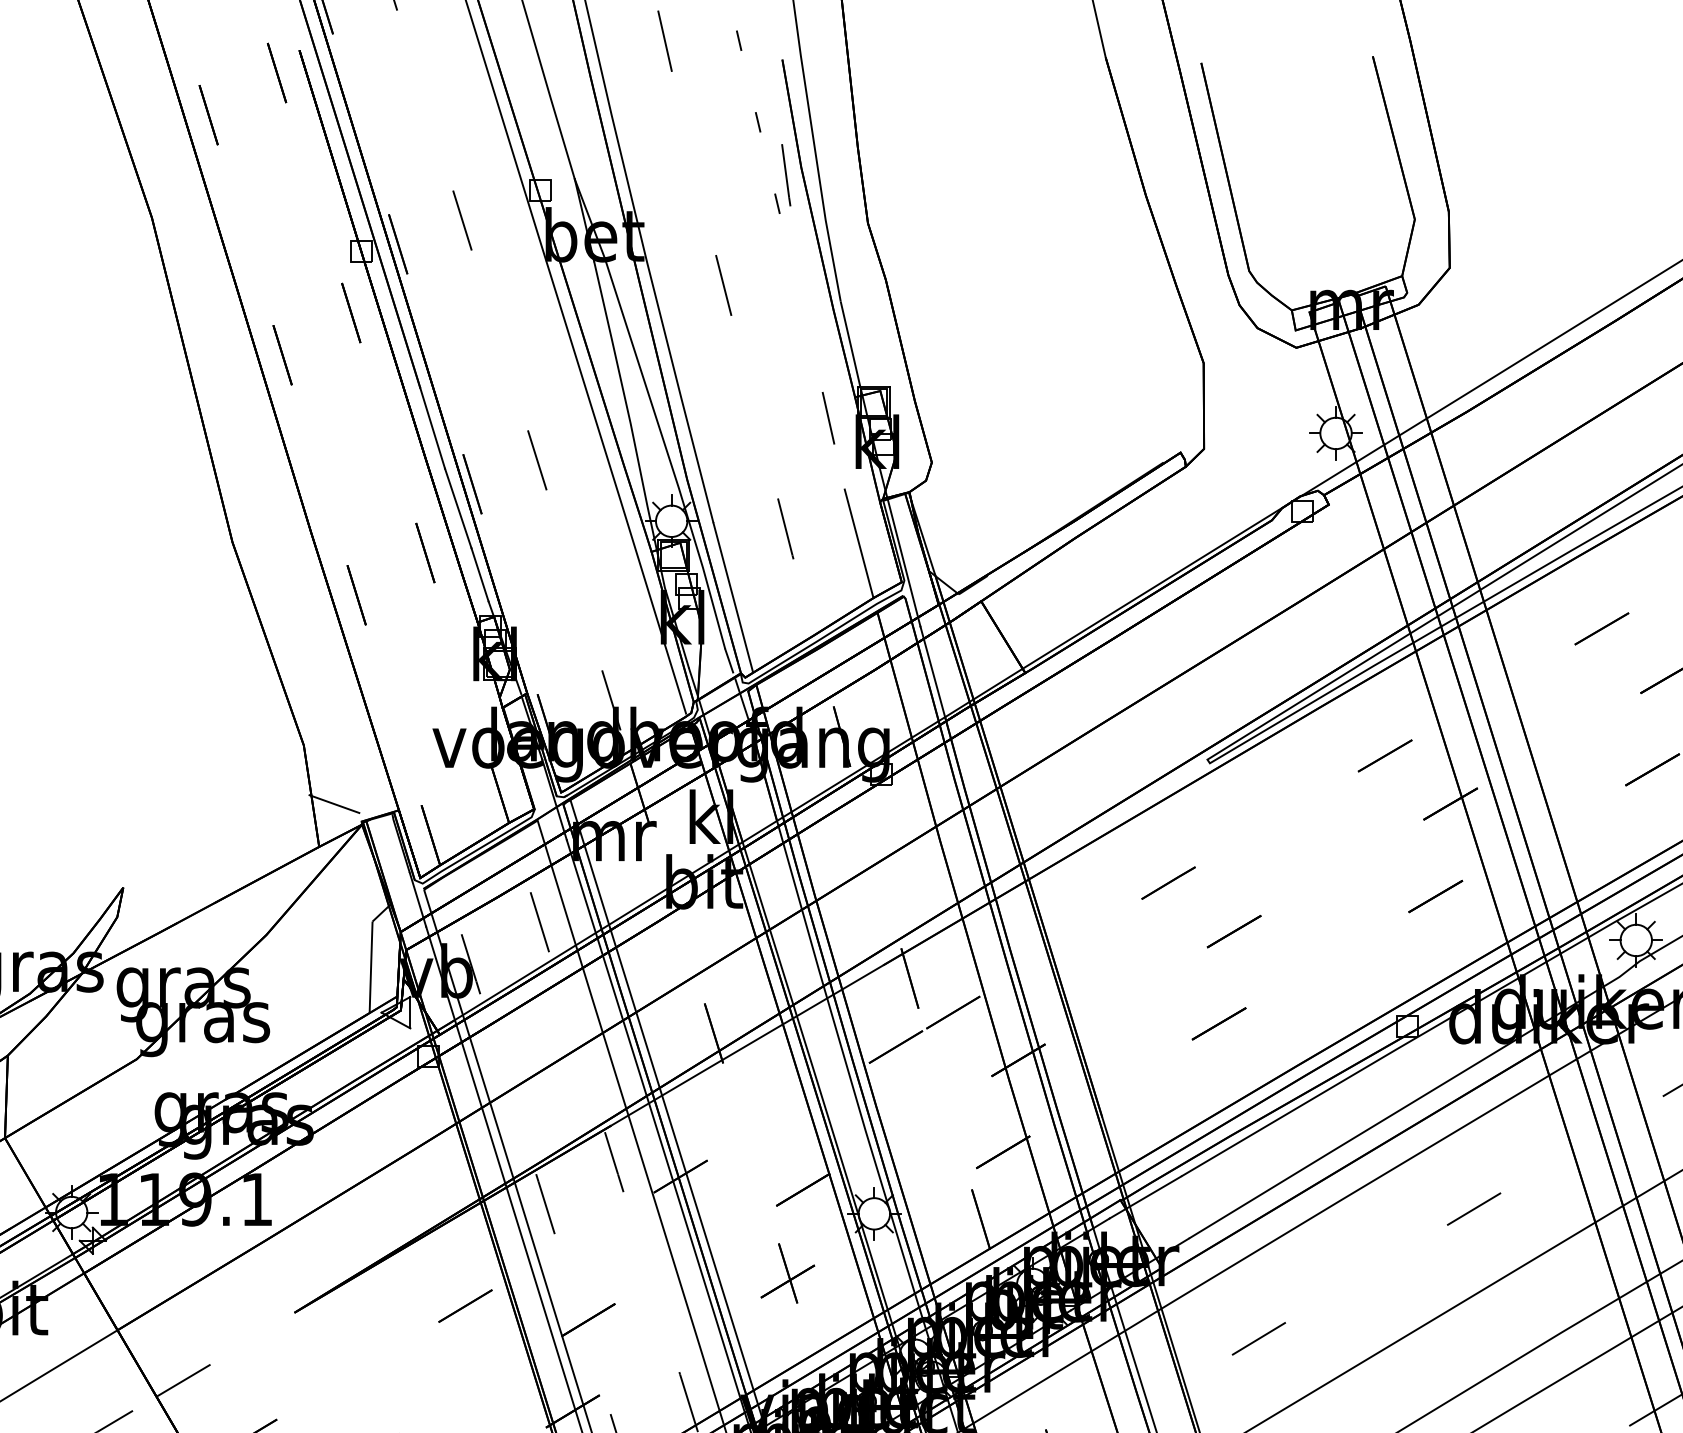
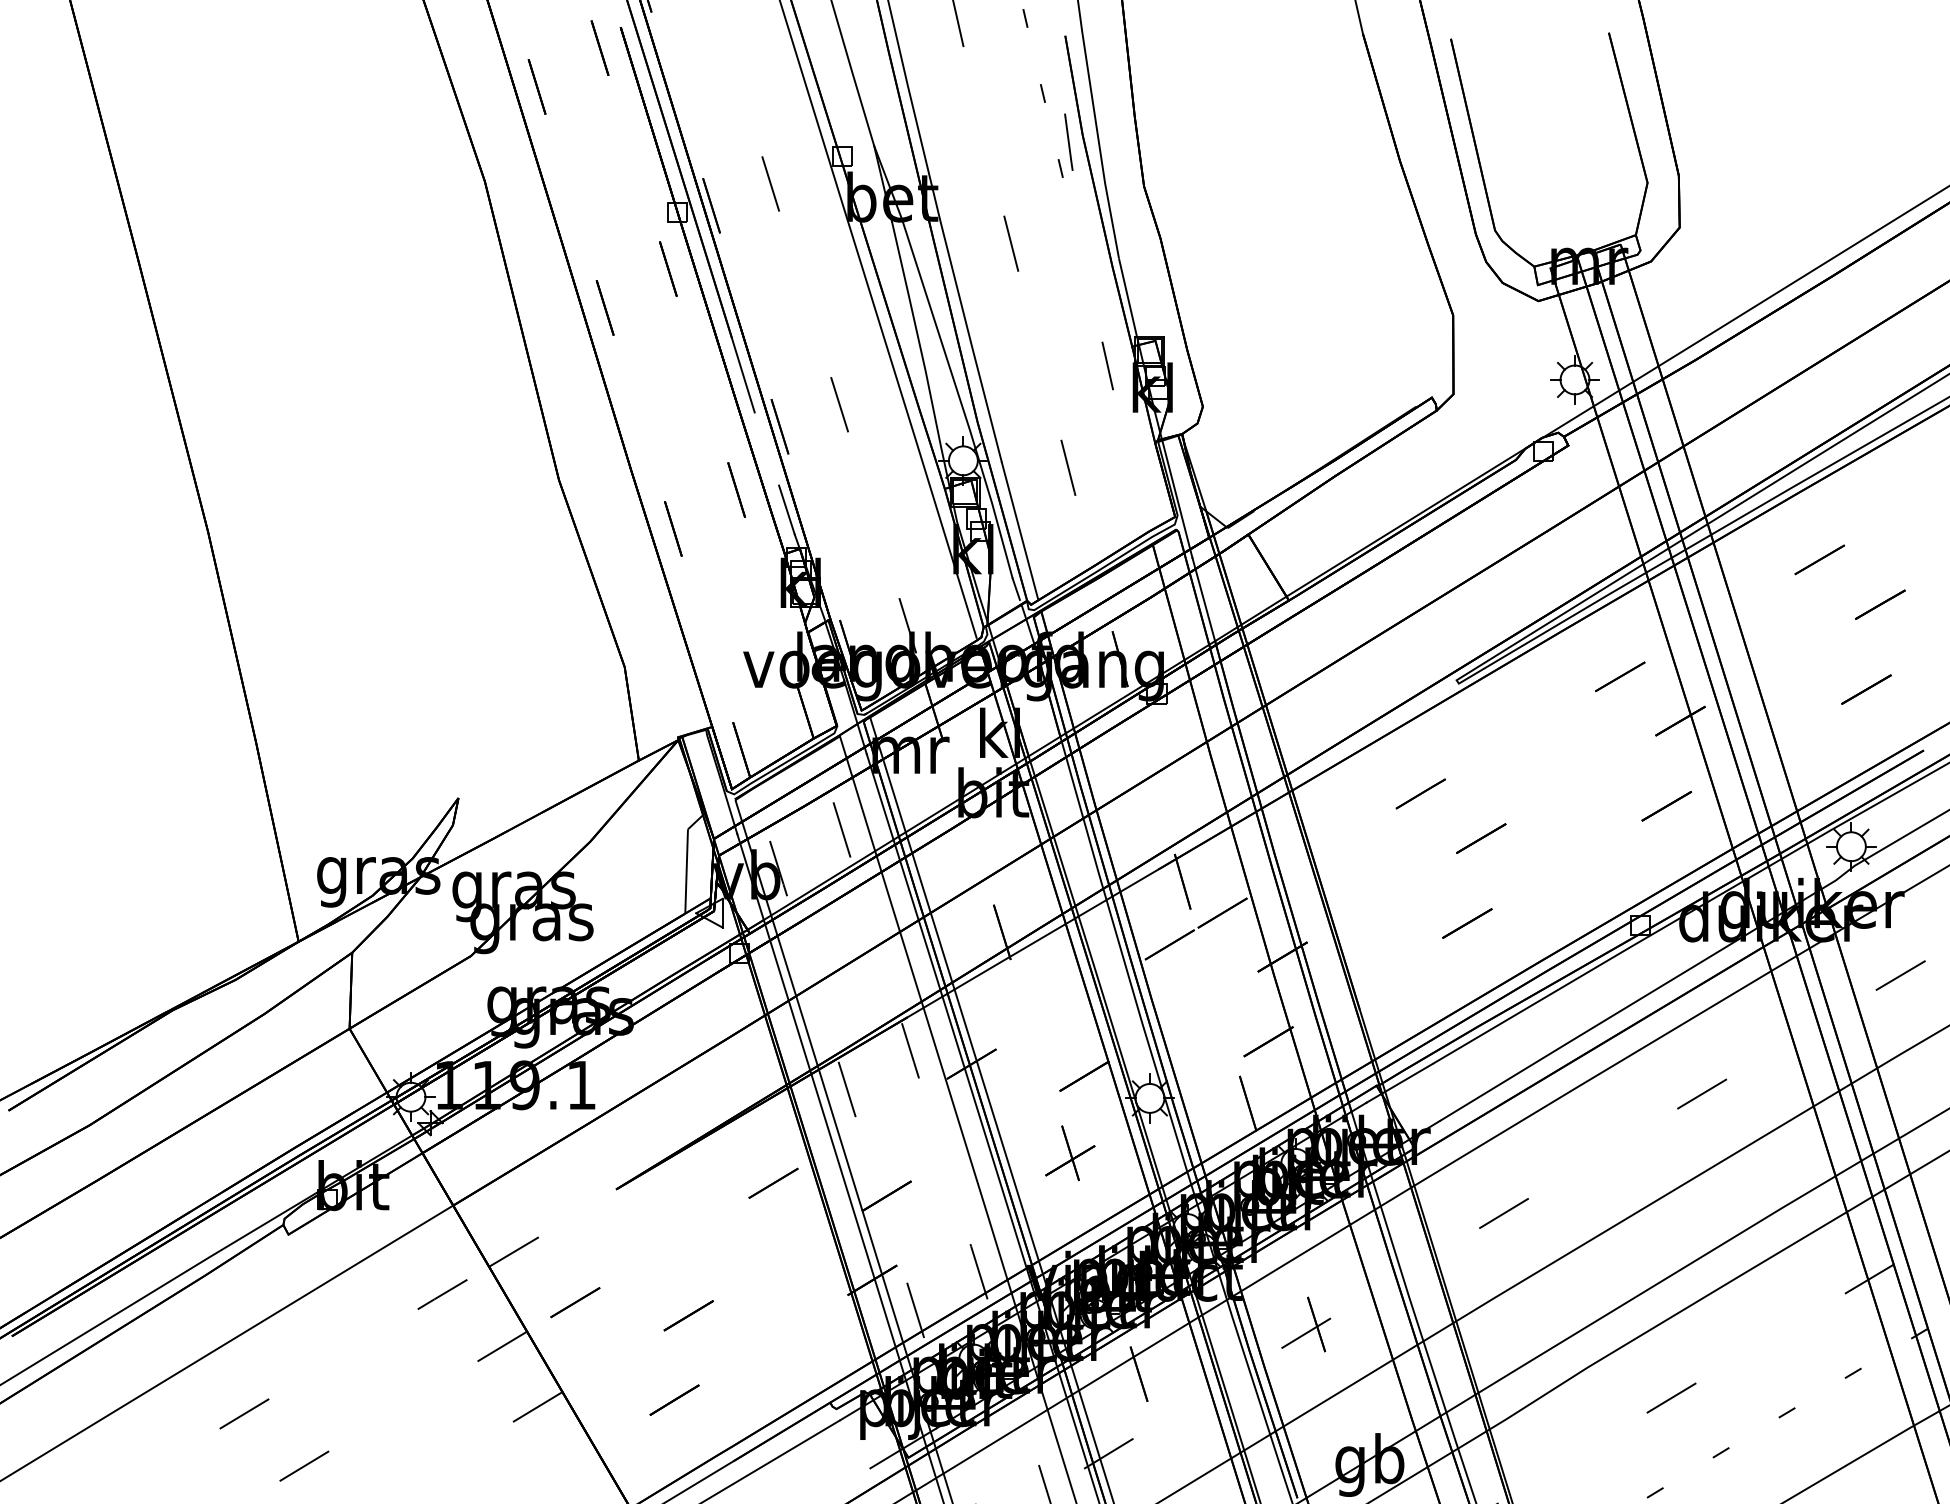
line: (457, 507) -> (766, 448), removed
line: (858, 543) -> (1135, 481), removed
line: (334, 804) -> (652, 721), removed

